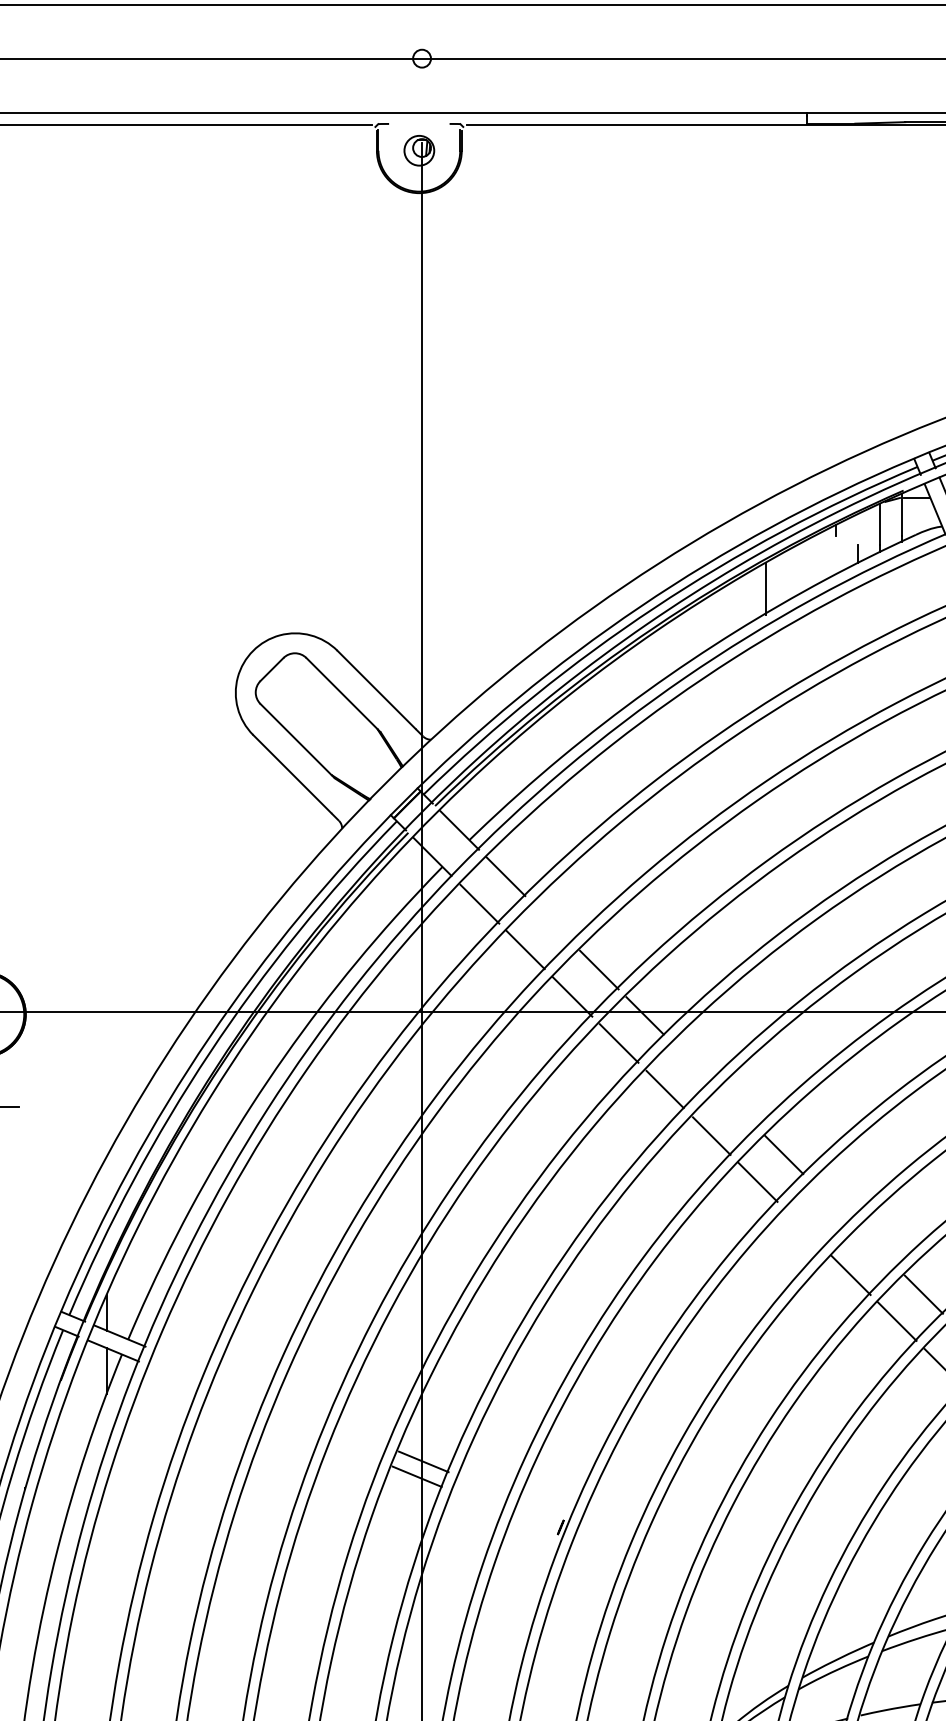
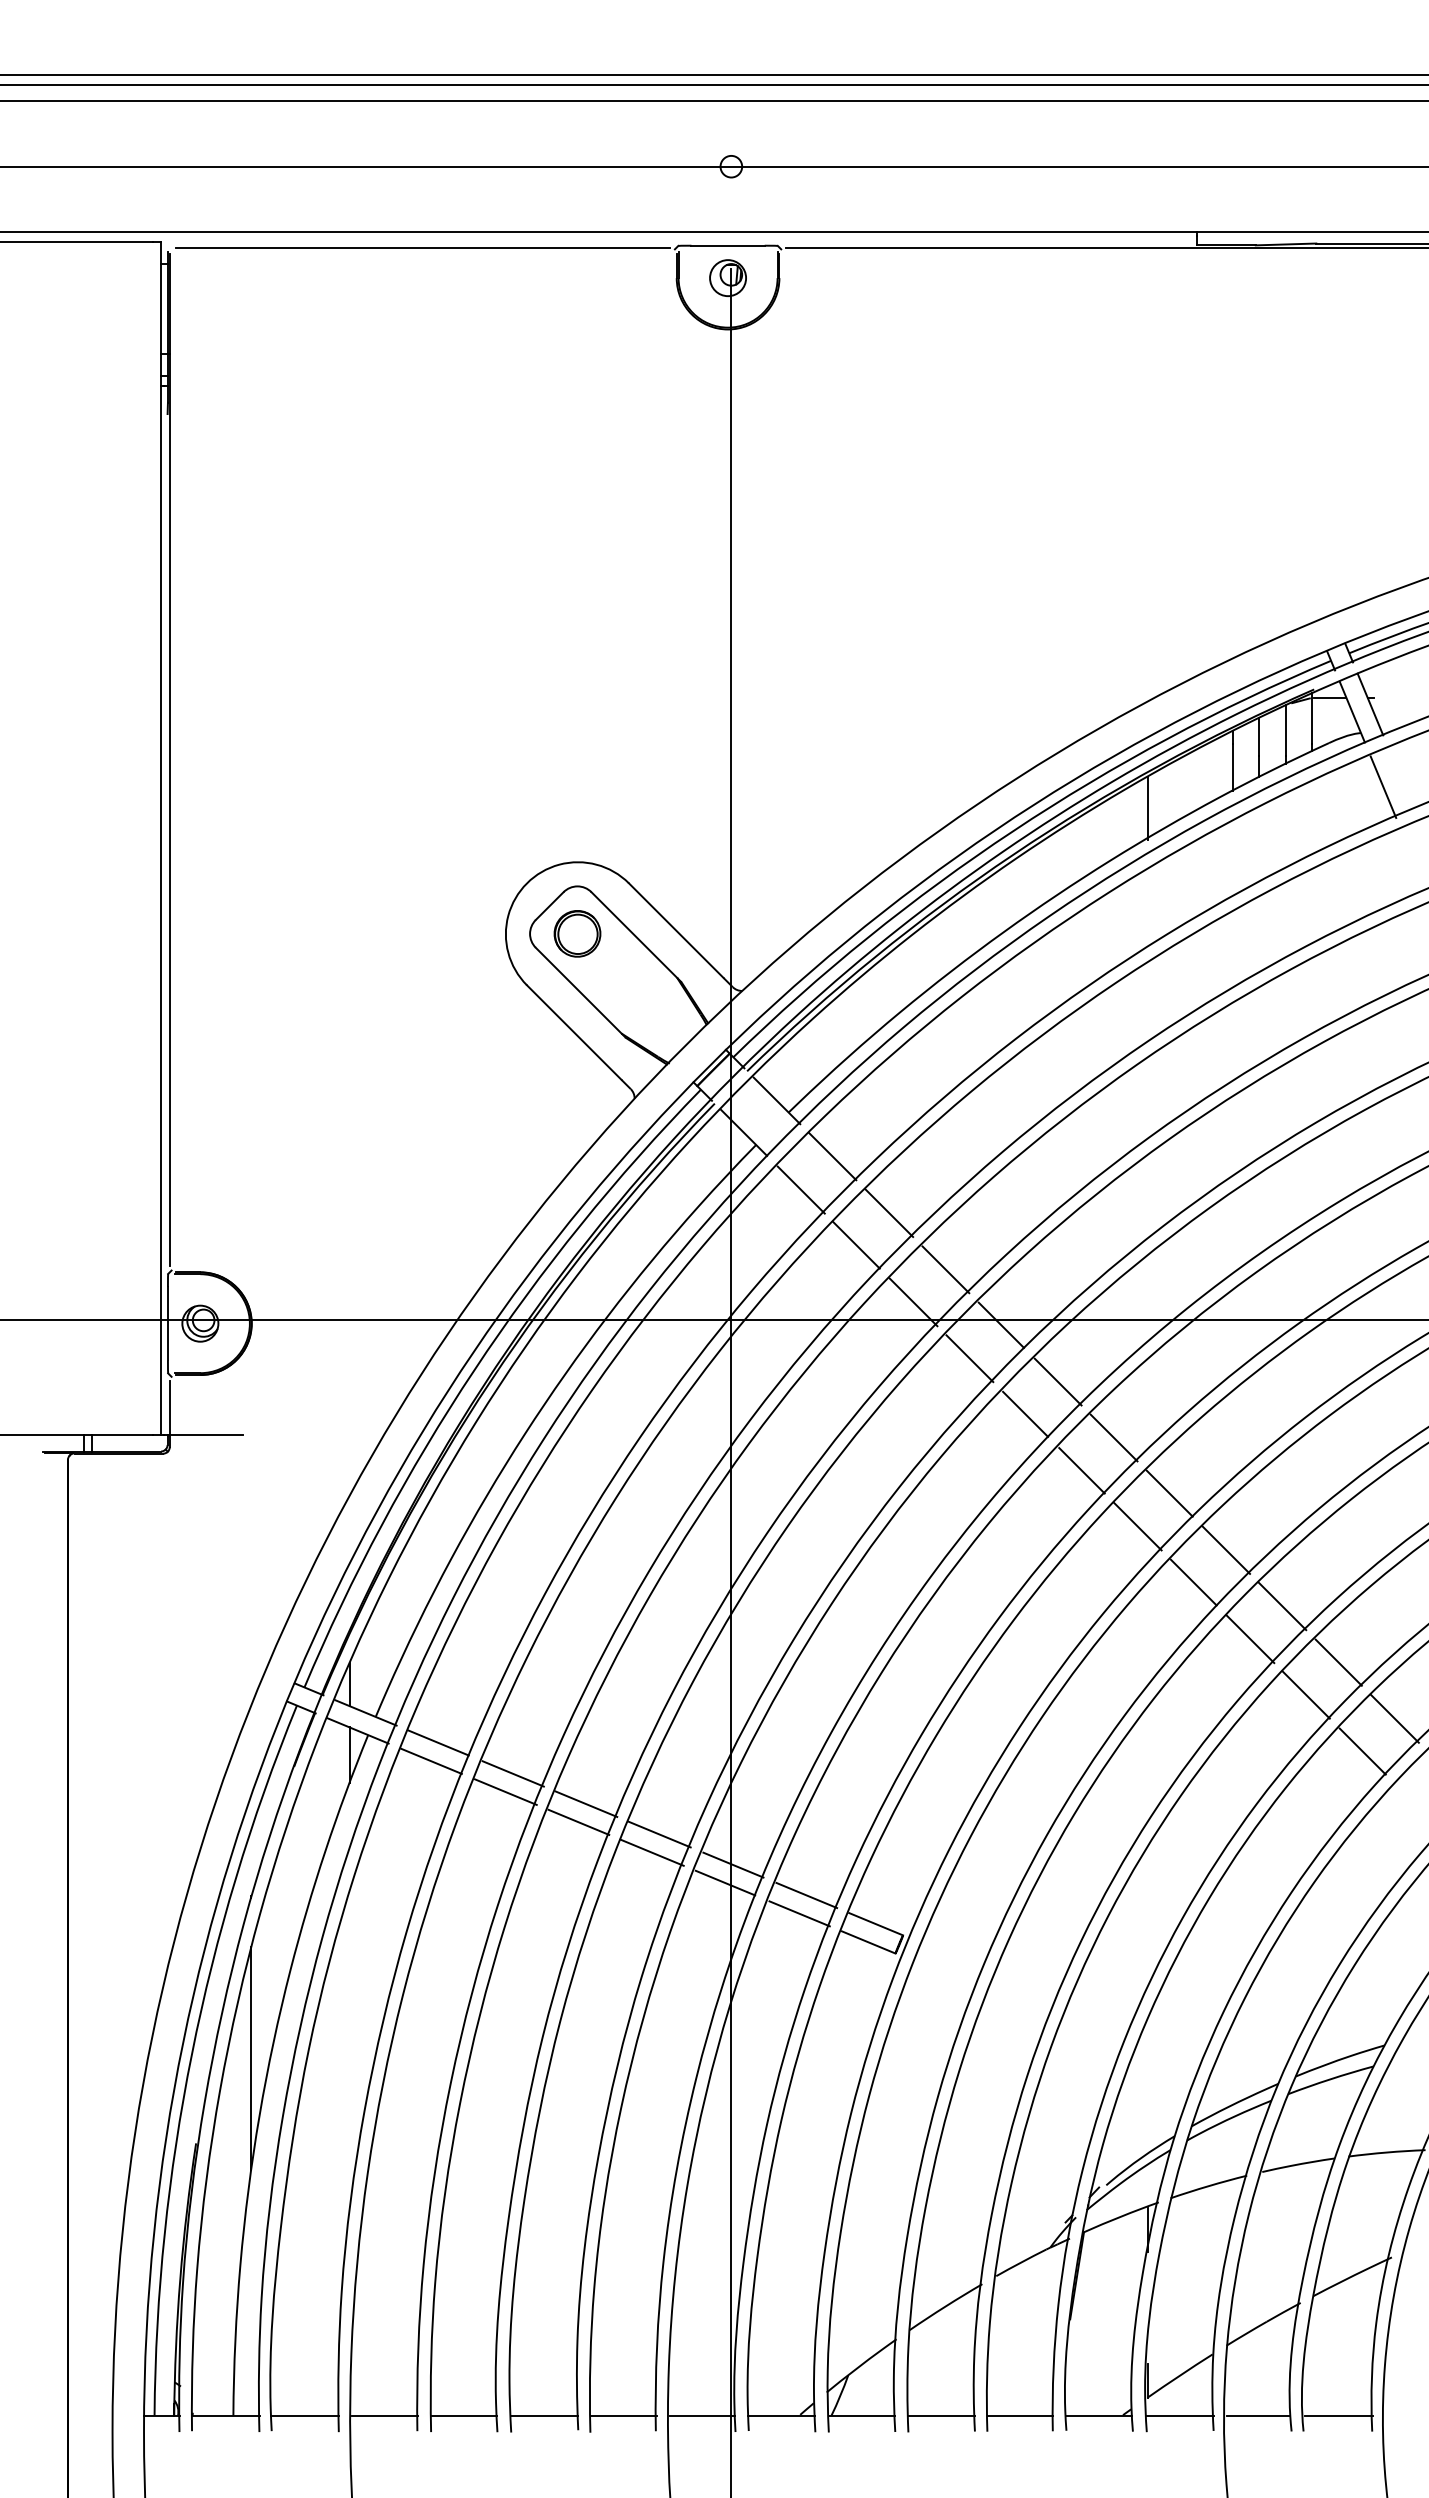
line: (418, 123) -> (727, 245), added
line: (857, 529) -> (1258, 736), added
line: (836, 554) -> (1232, 766), added
part: (294, 692) -> (577, 933), added
line: (552, 923) -> (889, 1213), added
line: (691, 1062) -> (1057, 1381), added
line: (737, 1108) -> (1113, 1437), added
line: (831, 1201) -> (1226, 1549), added
line: (803, 1228) -> (1193, 1582), added
line: (877, 1248) -> (1282, 1606), added
line: (180, 1360) -> (438, 1742), added
line: (174, 1375) -> (431, 1760), added
line: (241, 1386) -> (512, 1773), added
line: (235, 1401) -> (505, 1791), added
line: (302, 1411) -> (586, 1803), added
line: (295, 1425) -> (578, 1821), added
line: (362, 1436) -> (659, 1834), added
line: (356, 1451) -> (651, 1852), added
line: (484, 1487) -> (806, 1895), added
line: (478, 1501) -> (799, 1913), added
line: (541, 1510) -> (876, 1924), added
line: (535, 1525) -> (868, 1942), added
line: (25, 1621) -> (251, 2058), added

